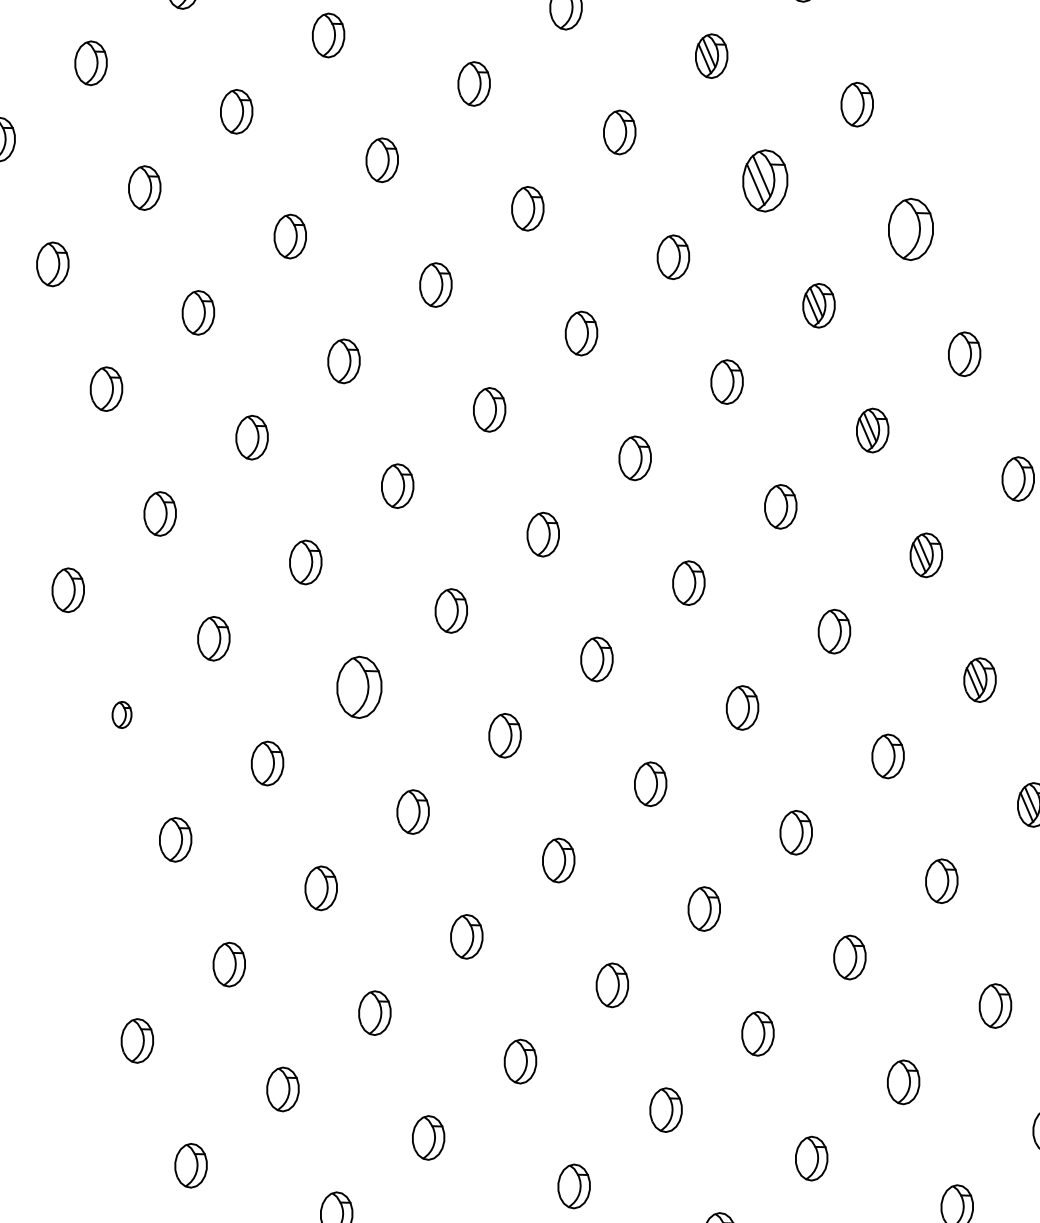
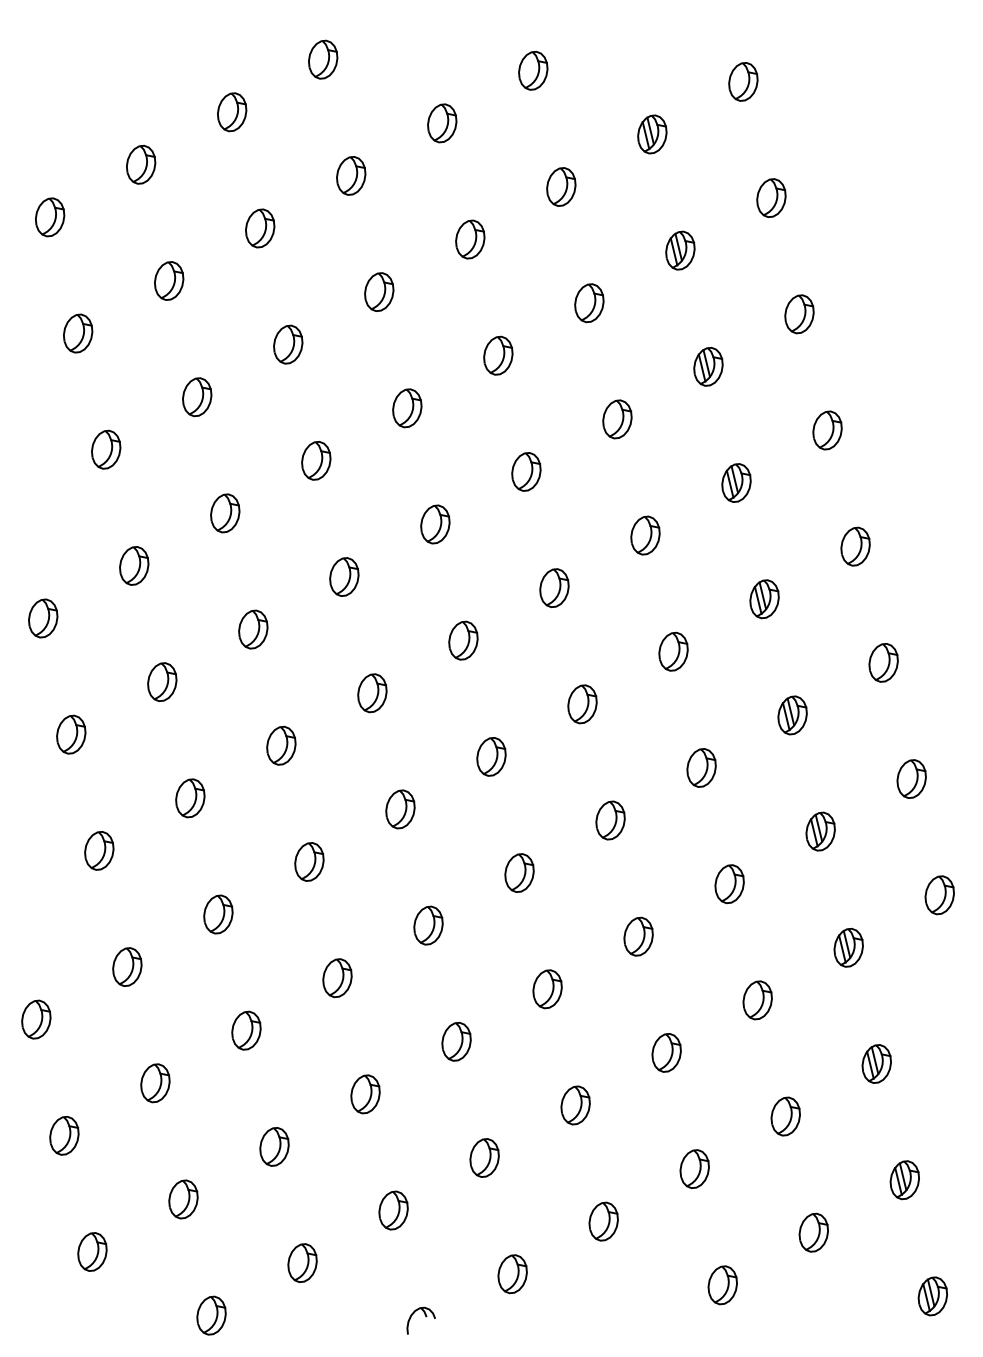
part: (765, 180) -> (708, 366), size x0.71
part: (910, 229) -> (827, 430), size x0.71
part: (359, 686) -> (281, 745), size x0.71
part: (122, 714) -> (71, 734), size x1.67

